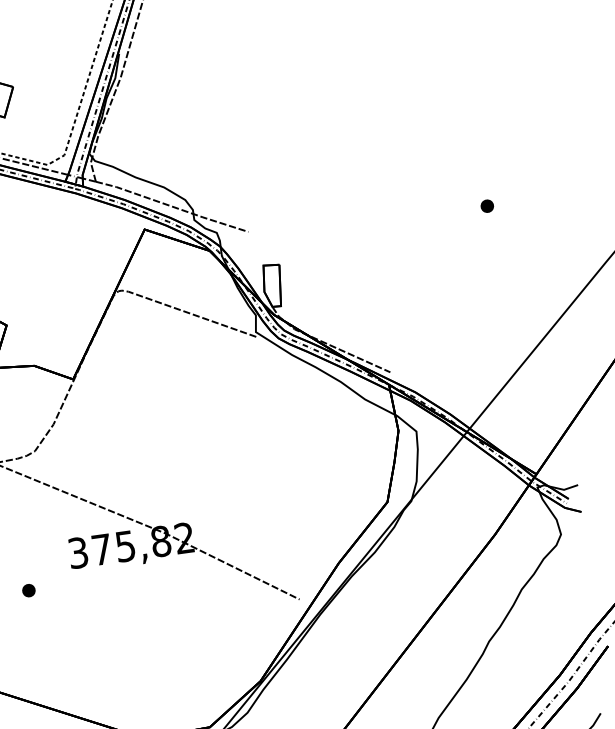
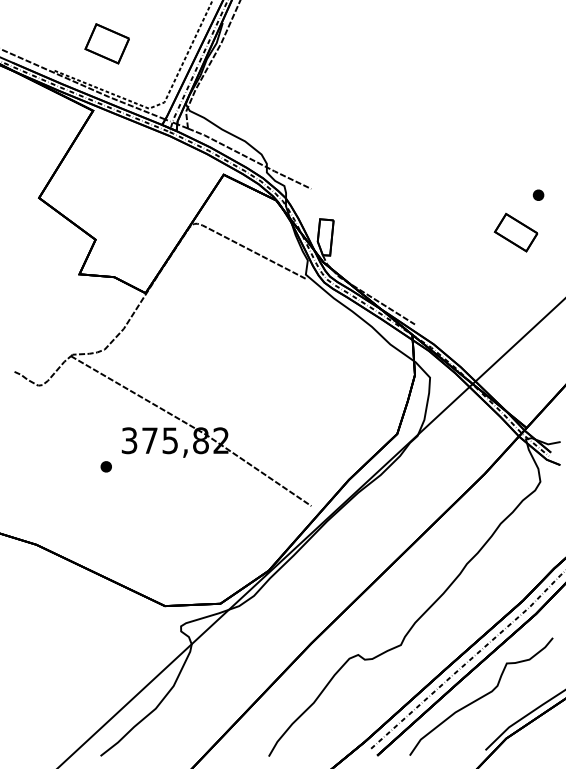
part: (487, 205) -> (538, 194), moved
part: (492, 249) -> (515, 232), added
part: (27, 590) -> (105, 466), moved

